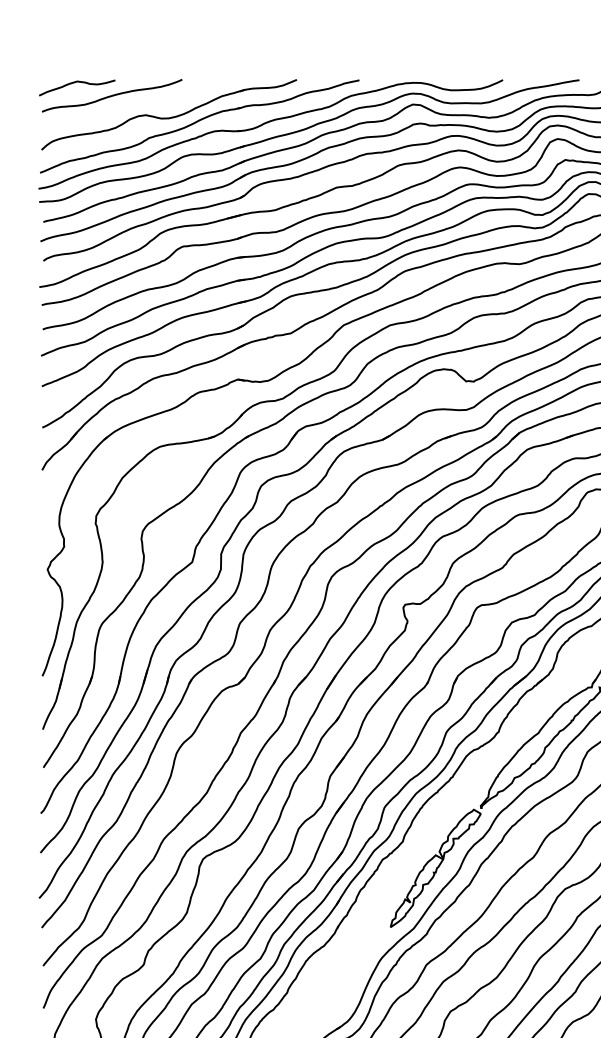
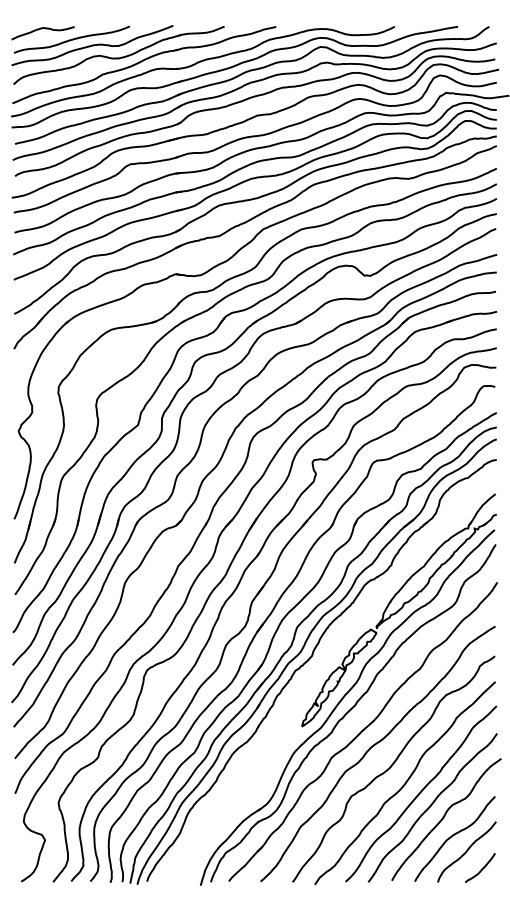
curve: (137, 102) -> (92, 45), added

